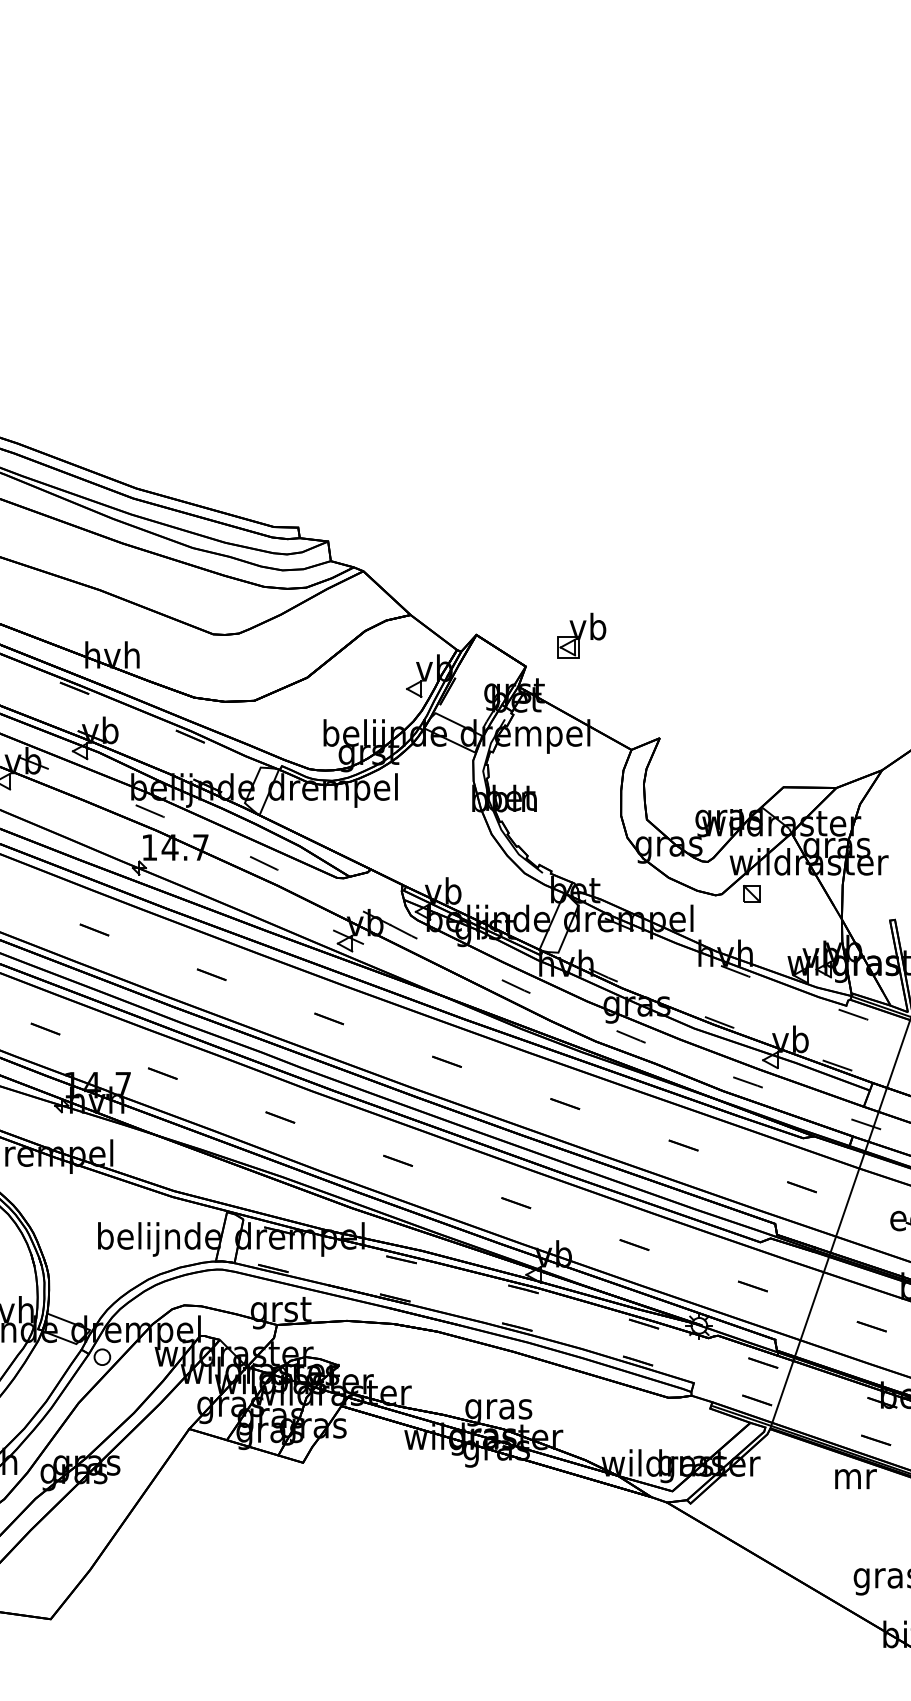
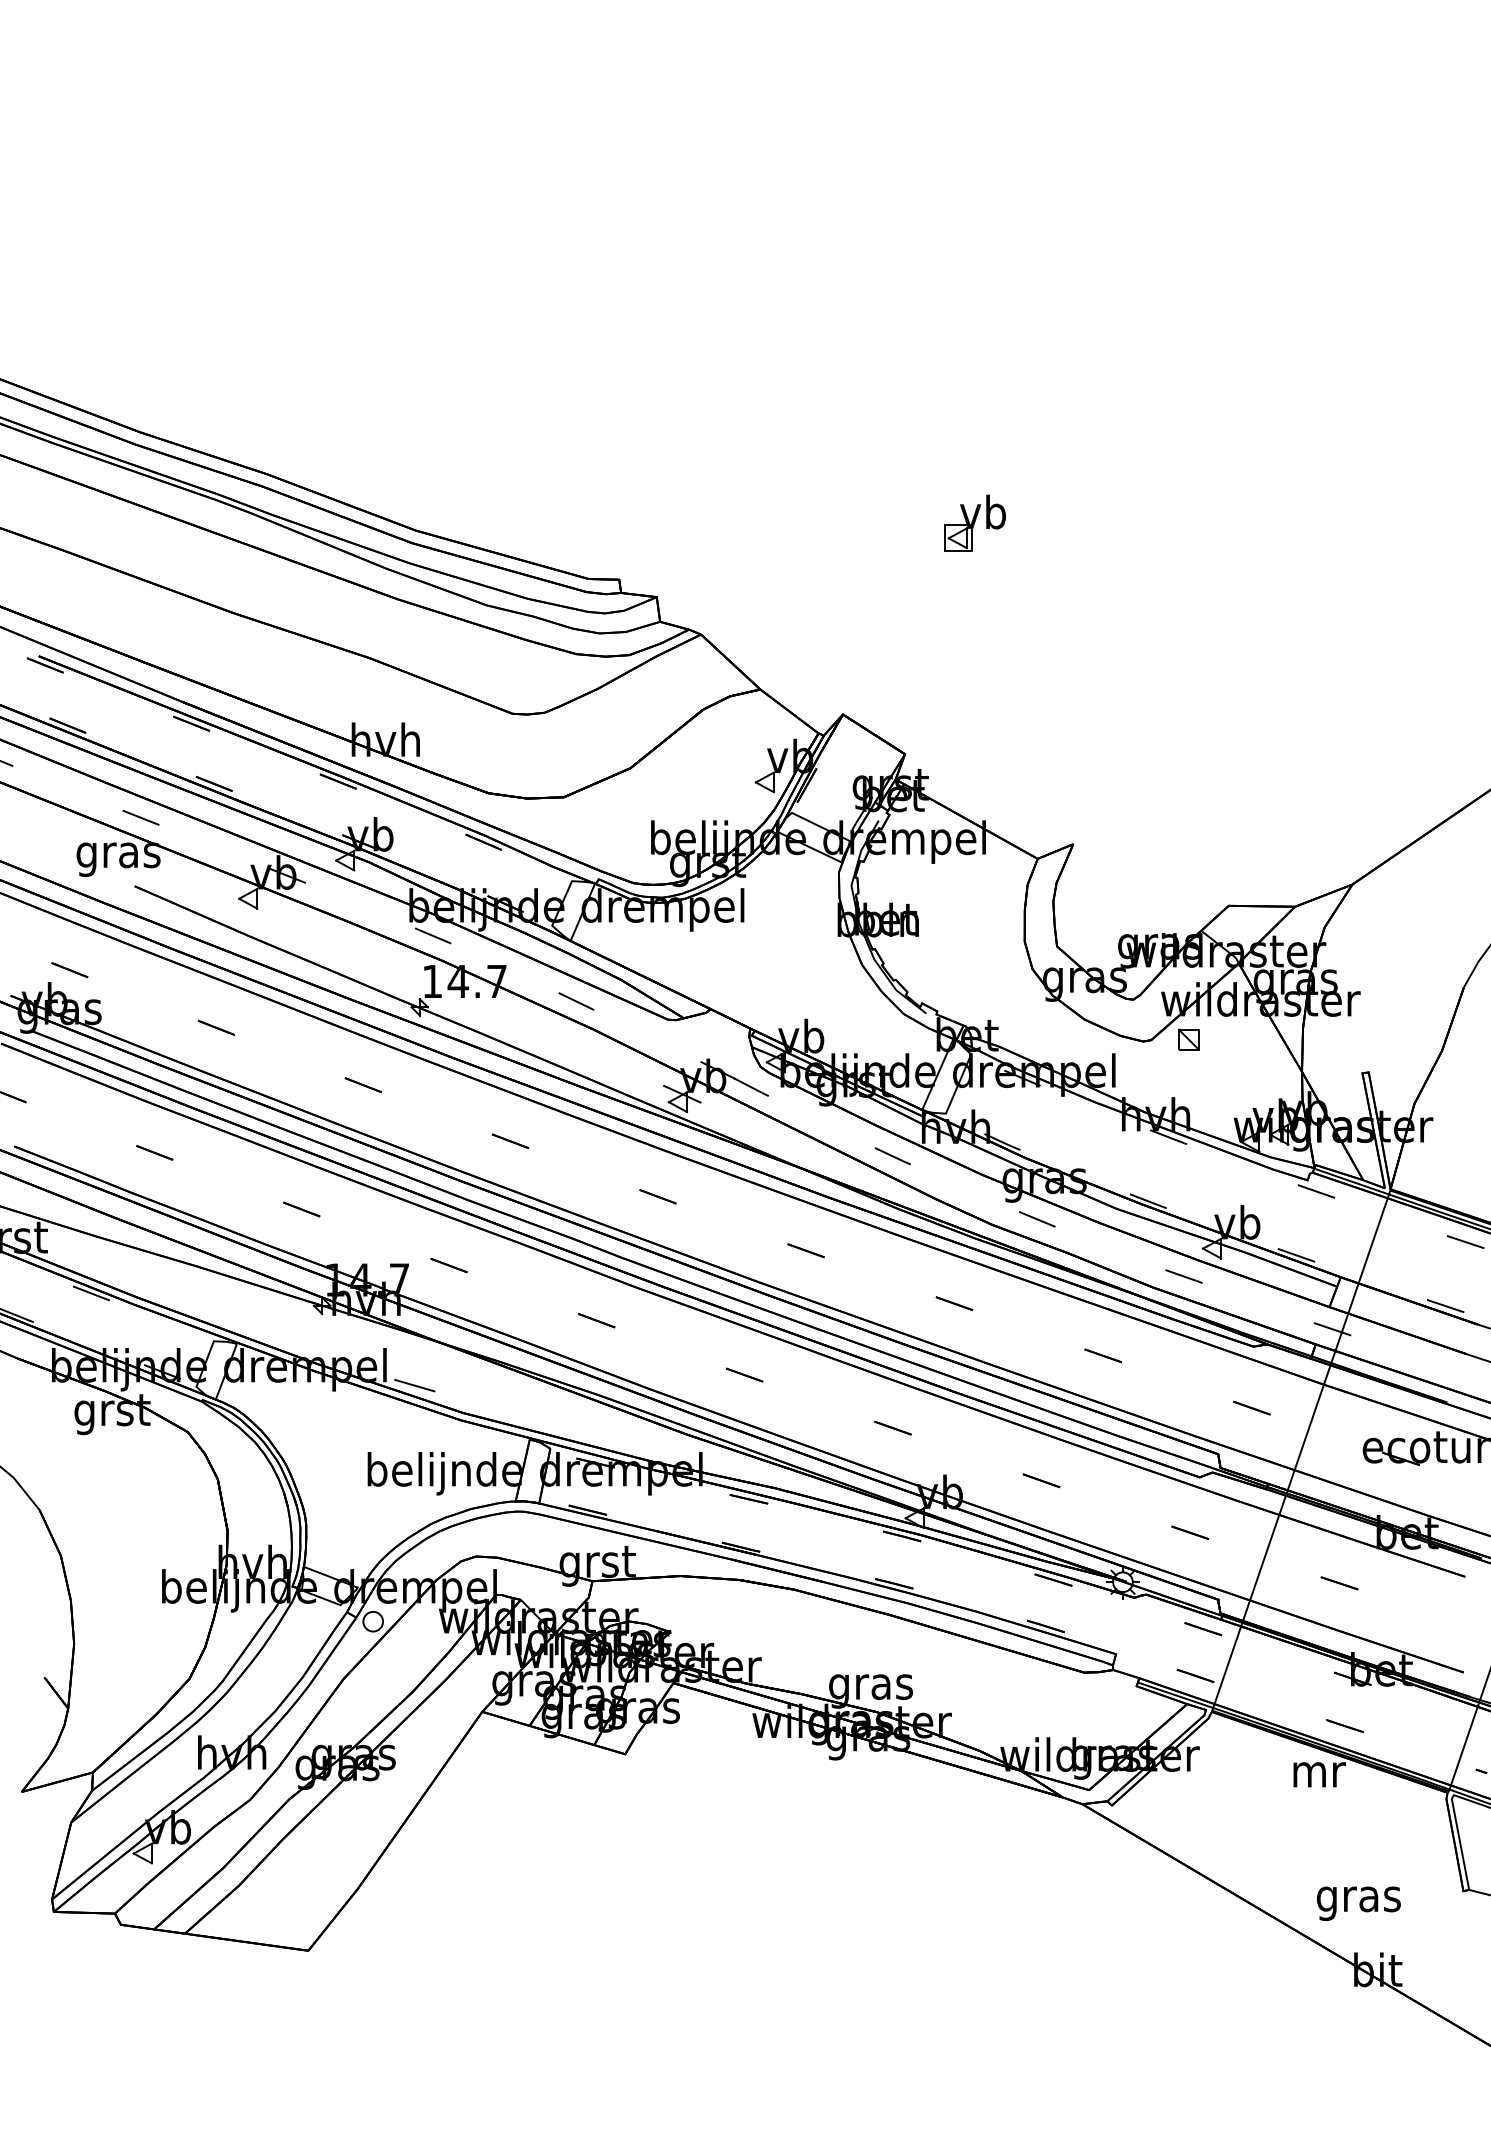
part: (581, 634) -> (974, 522), moved
line: (135, 1169) -> (414, 1385), added

